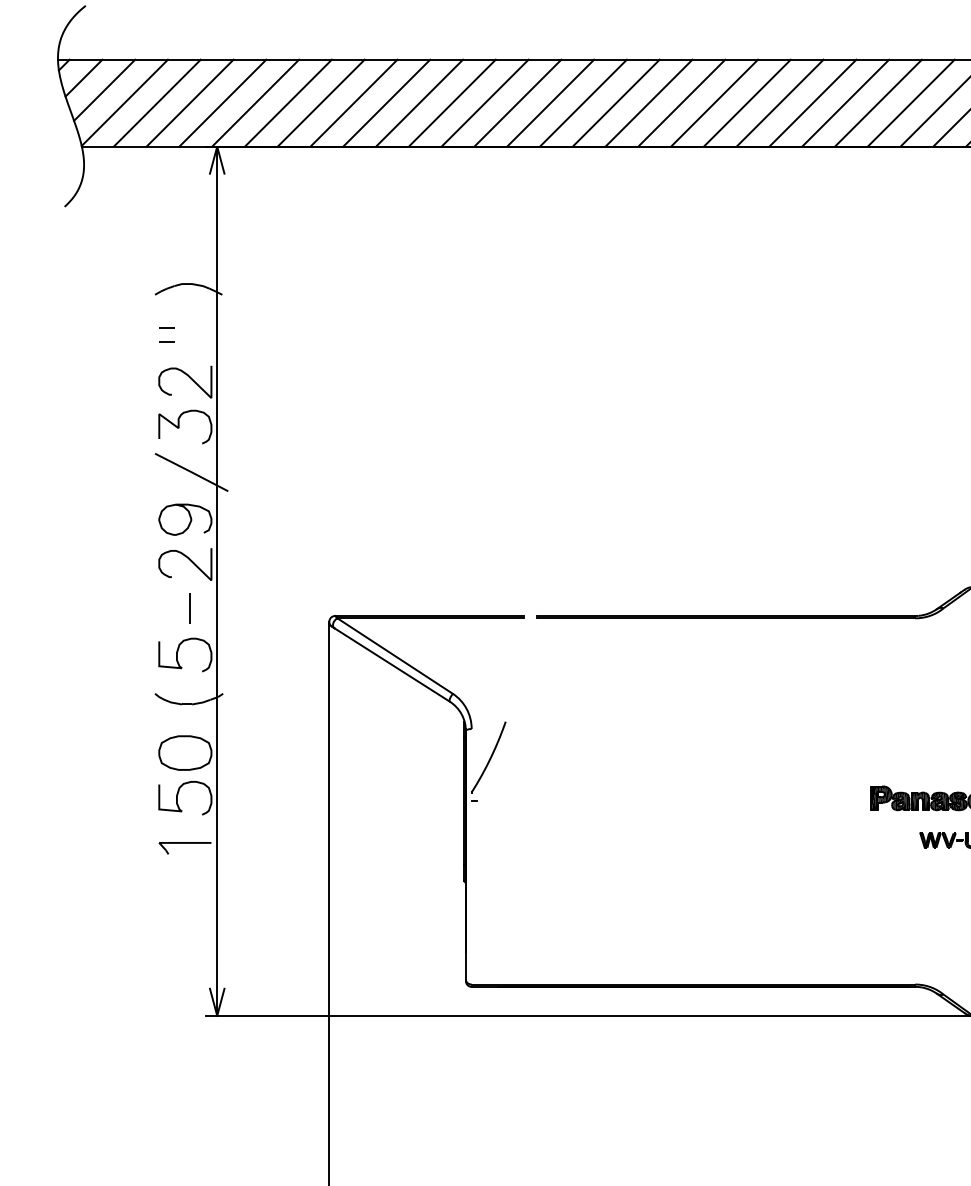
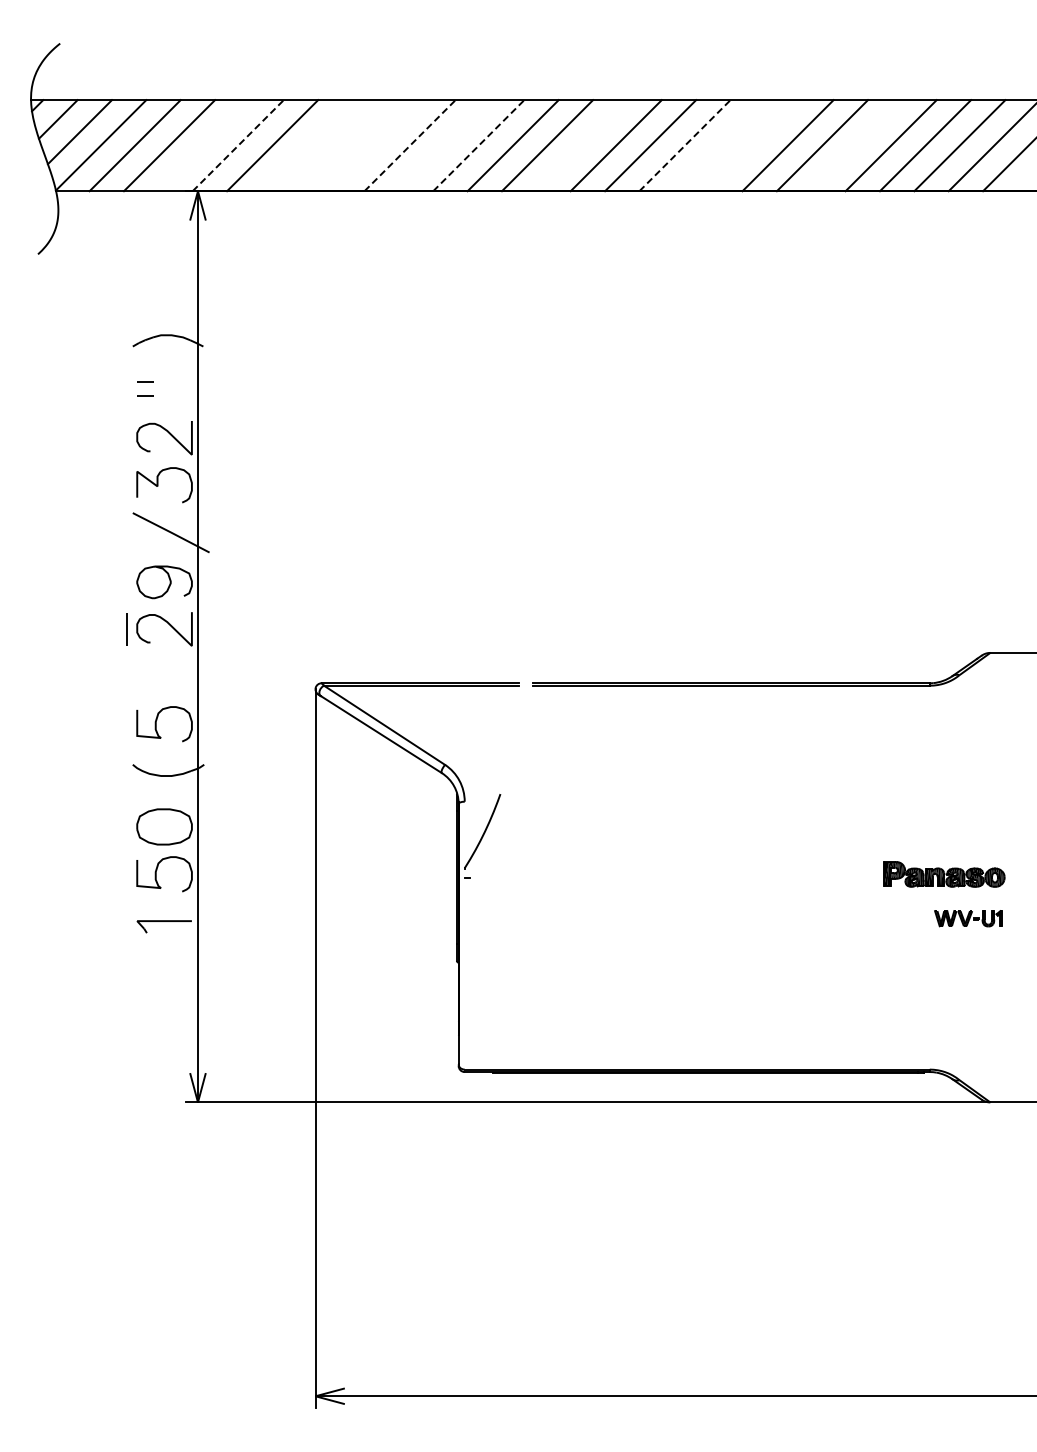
line: (222, 103) -> (203, 145), removed
line: (255, 103) -> (238, 145), solid -> dashed
line: (320, 103) -> (306, 145), removed
line: (353, 103) -> (340, 145), removed
line: (386, 103) -> (375, 145), removed
line: (419, 103) -> (410, 145), solid -> dashed
line: (452, 103) -> (444, 145), removed
line: (485, 103) -> (479, 145), solid -> dashed
line: (583, 103) -> (581, 145), removed
line: (682, 103) -> (685, 145), solid -> dashed
line: (713, 103) -> (718, 145), removed
line: (747, 103) -> (753, 145), removed
line: (845, 103) -> (856, 145), removed
line: (190, 608) -> (126, 629), moved

